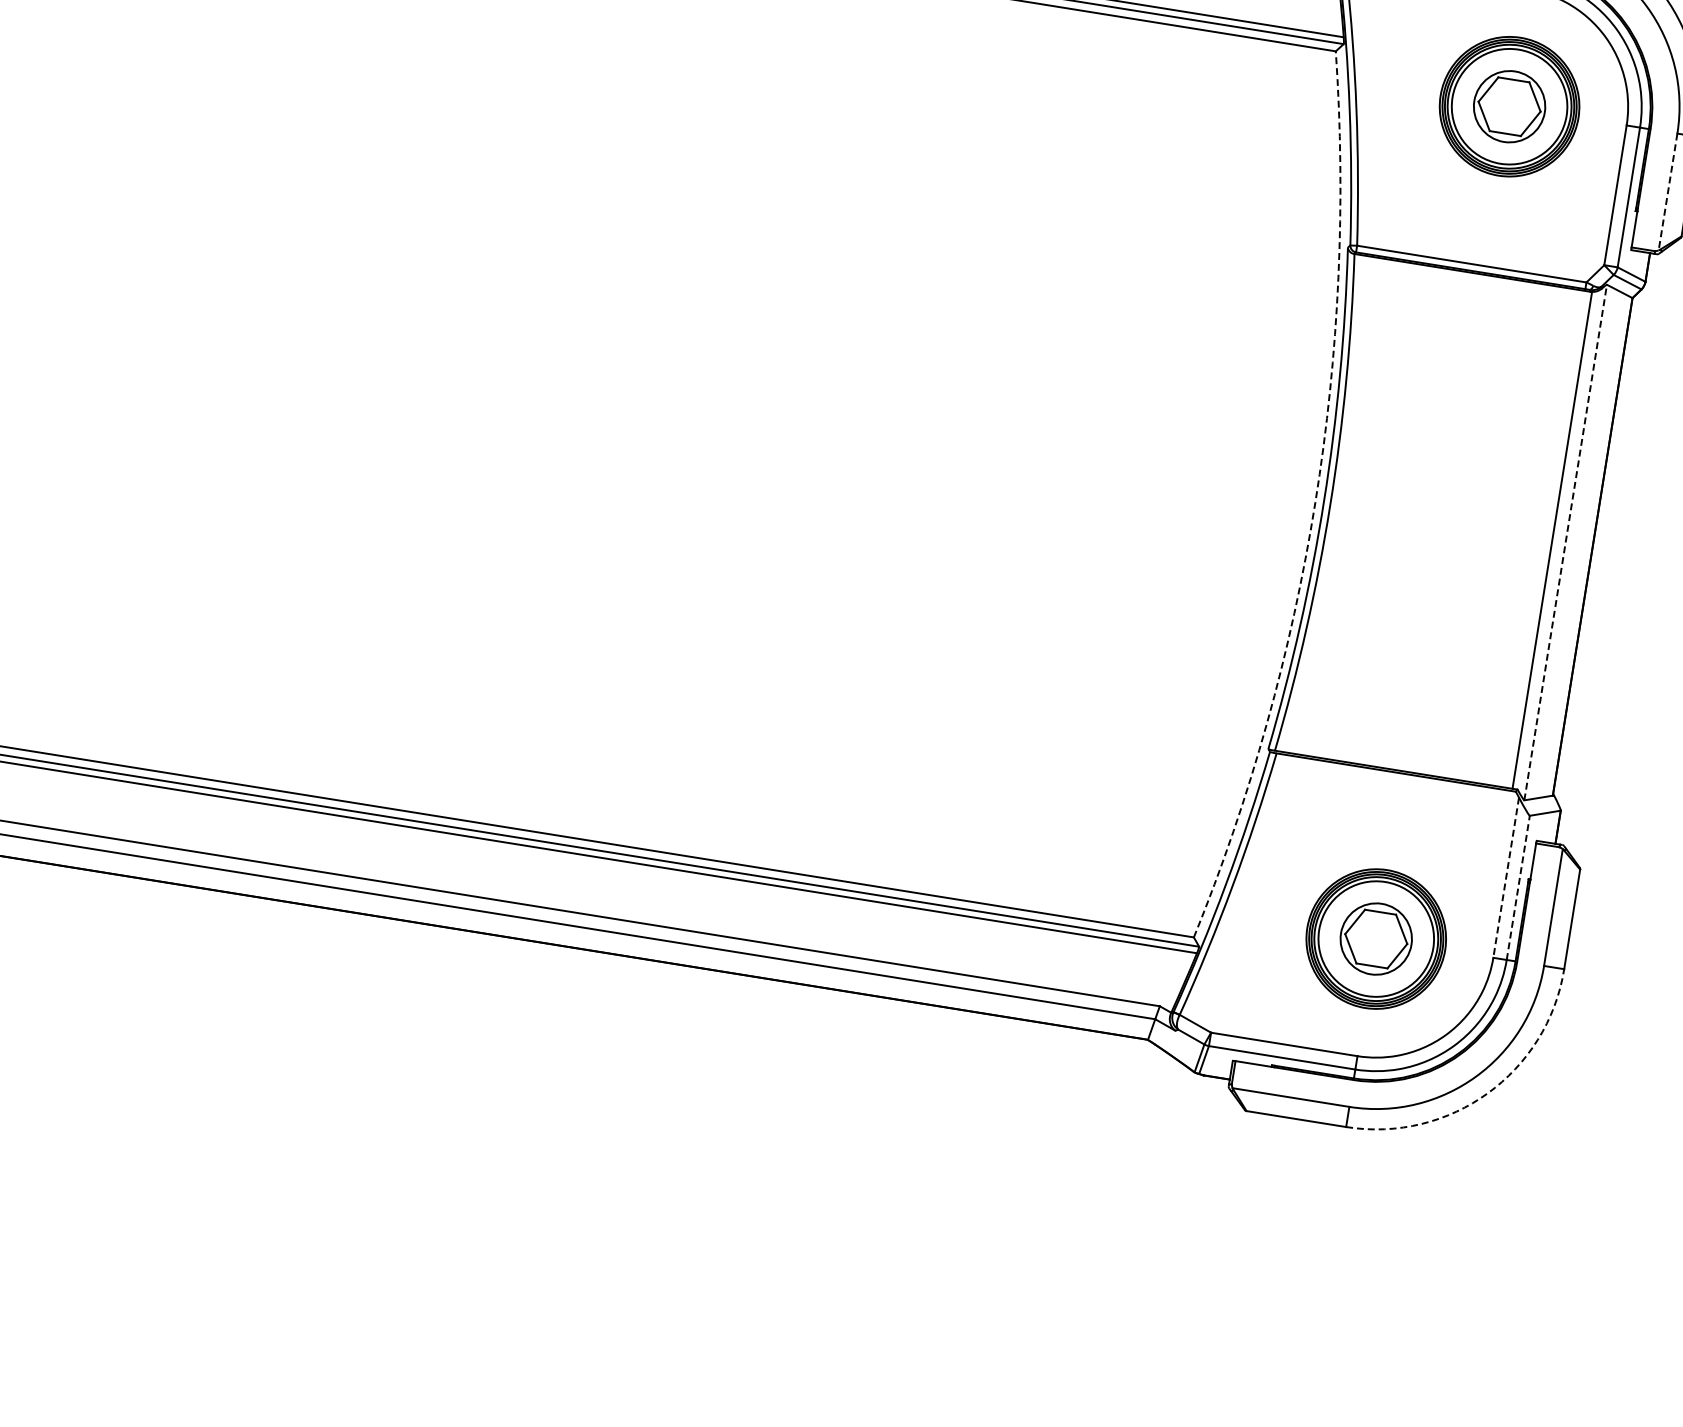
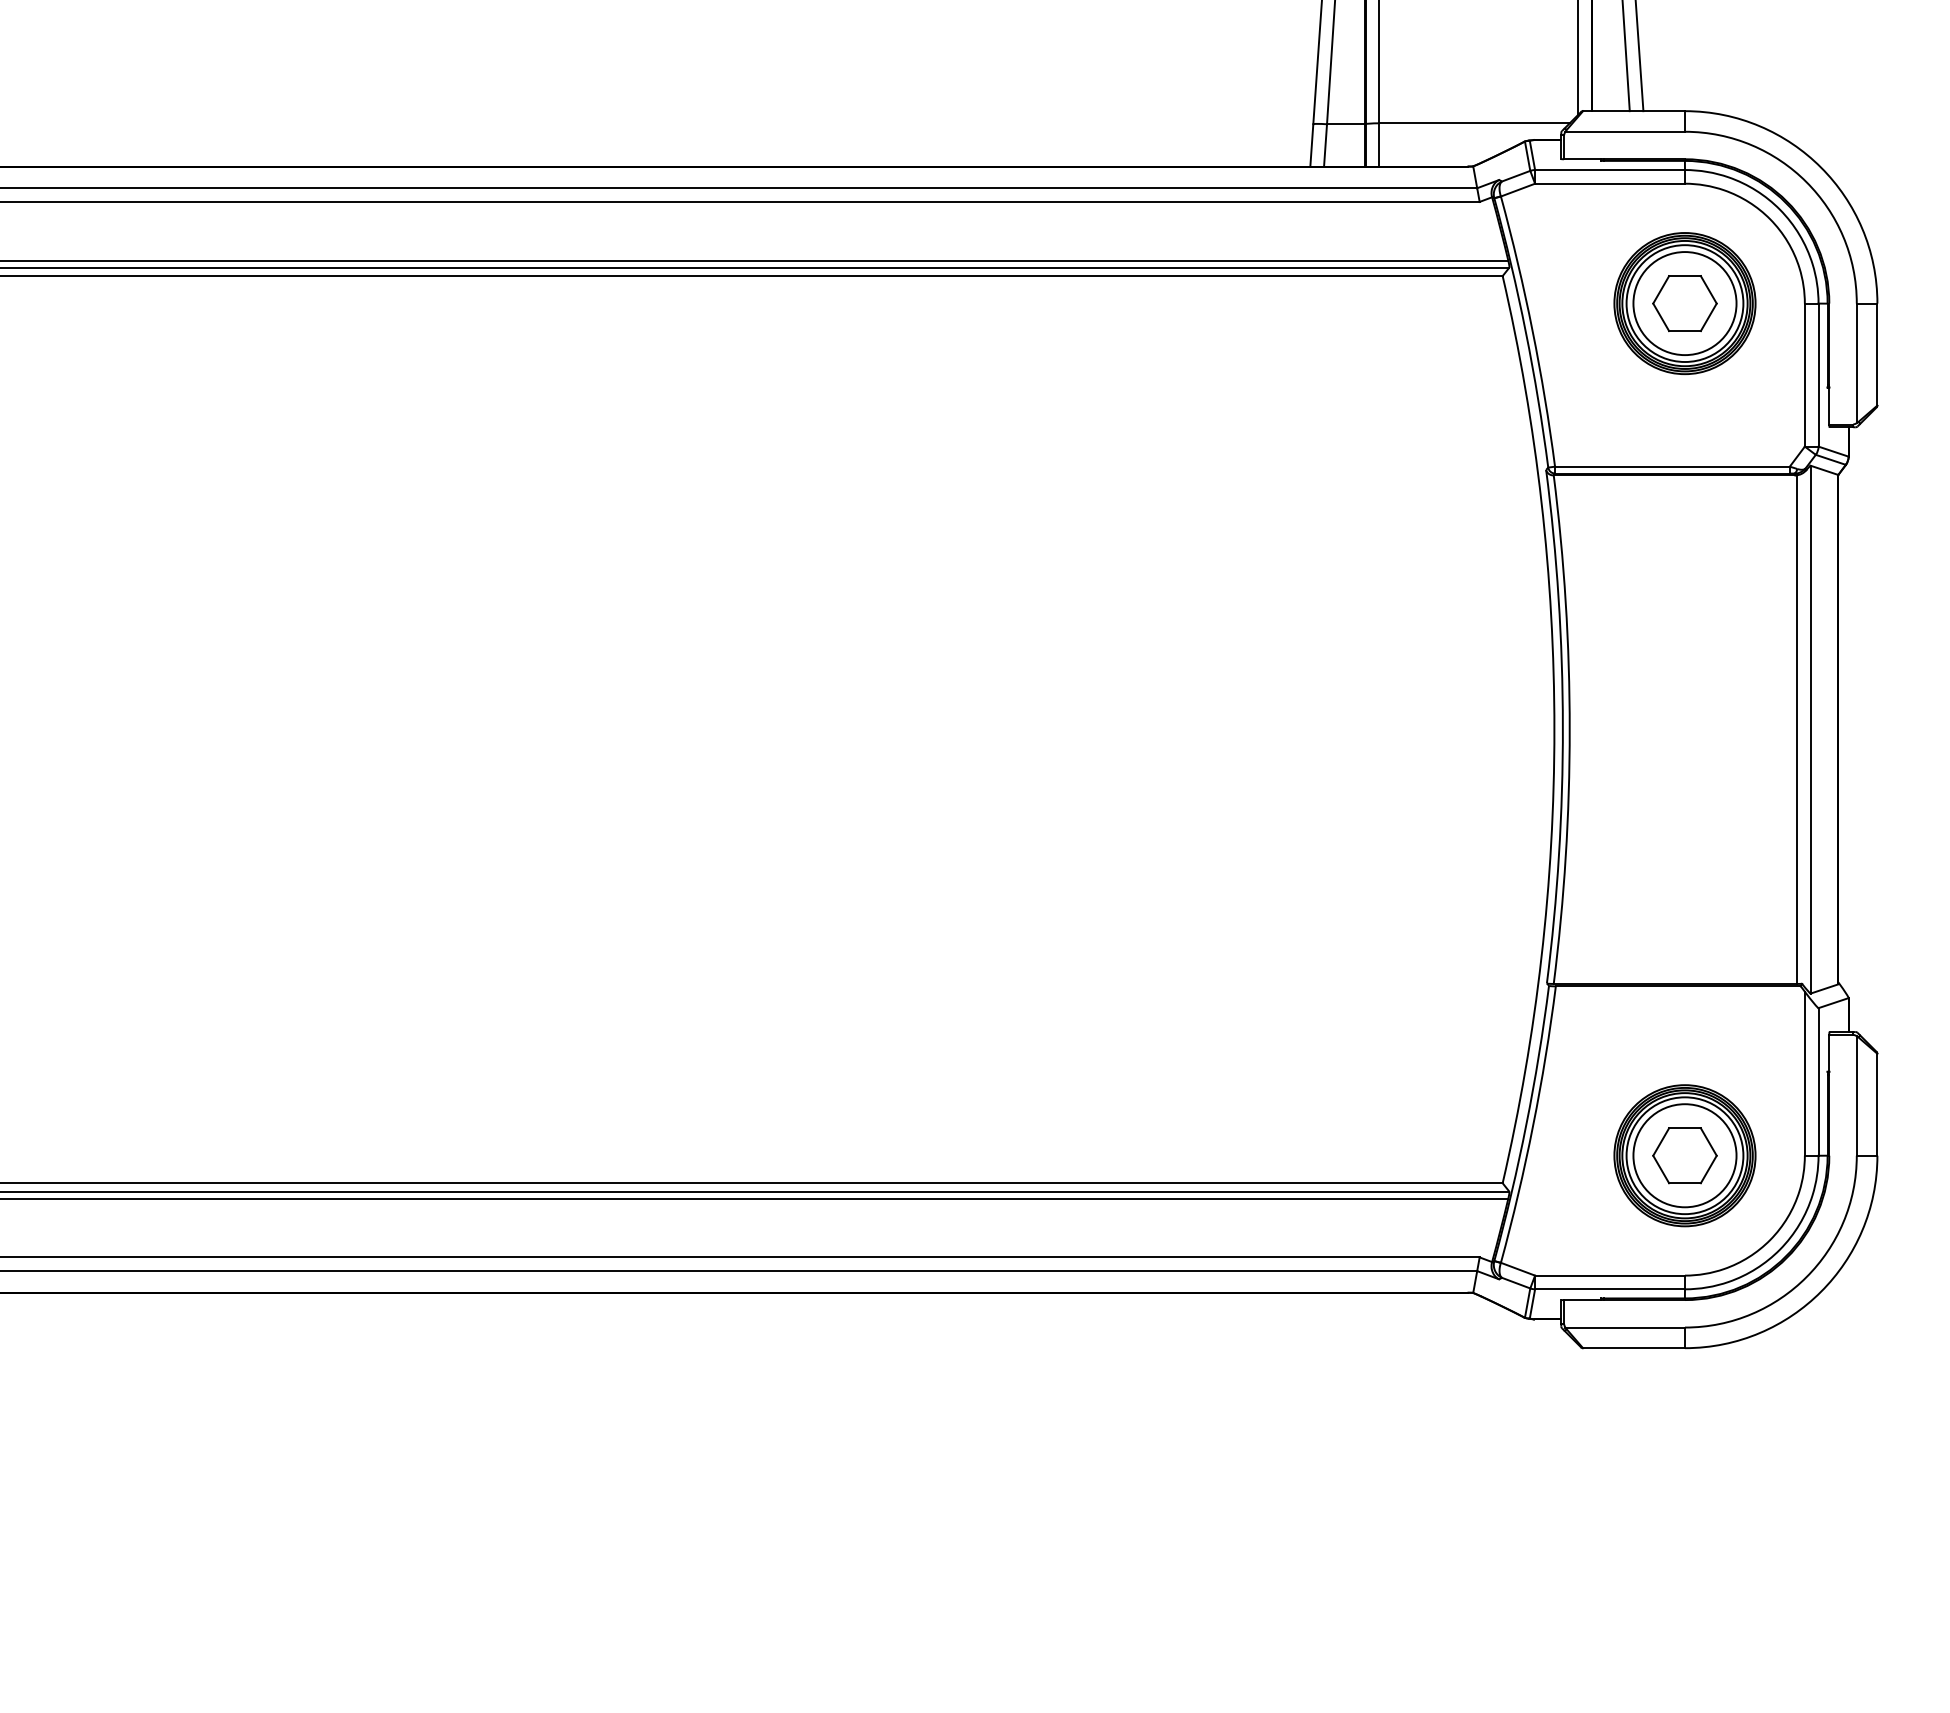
circle: (1509, 106) -> (1684, 303), size x1.43
line: (1667, 192) -> (1856, 363), dashed -> solid
arc: (1315, 502) -> (1554, 729), dashed -> solid
line: (1565, 542) -> (1810, 729), dashed -> solid
line: (1505, 878) -> (1804, 1074), dashed -> solid
line: (1518, 887) -> (1818, 1081), dashed -> solid
circle: (1375, 938) -> (1684, 1155), size x1.43
arc: (1488, 1093) -> (1821, 1291), dashed -> solid

